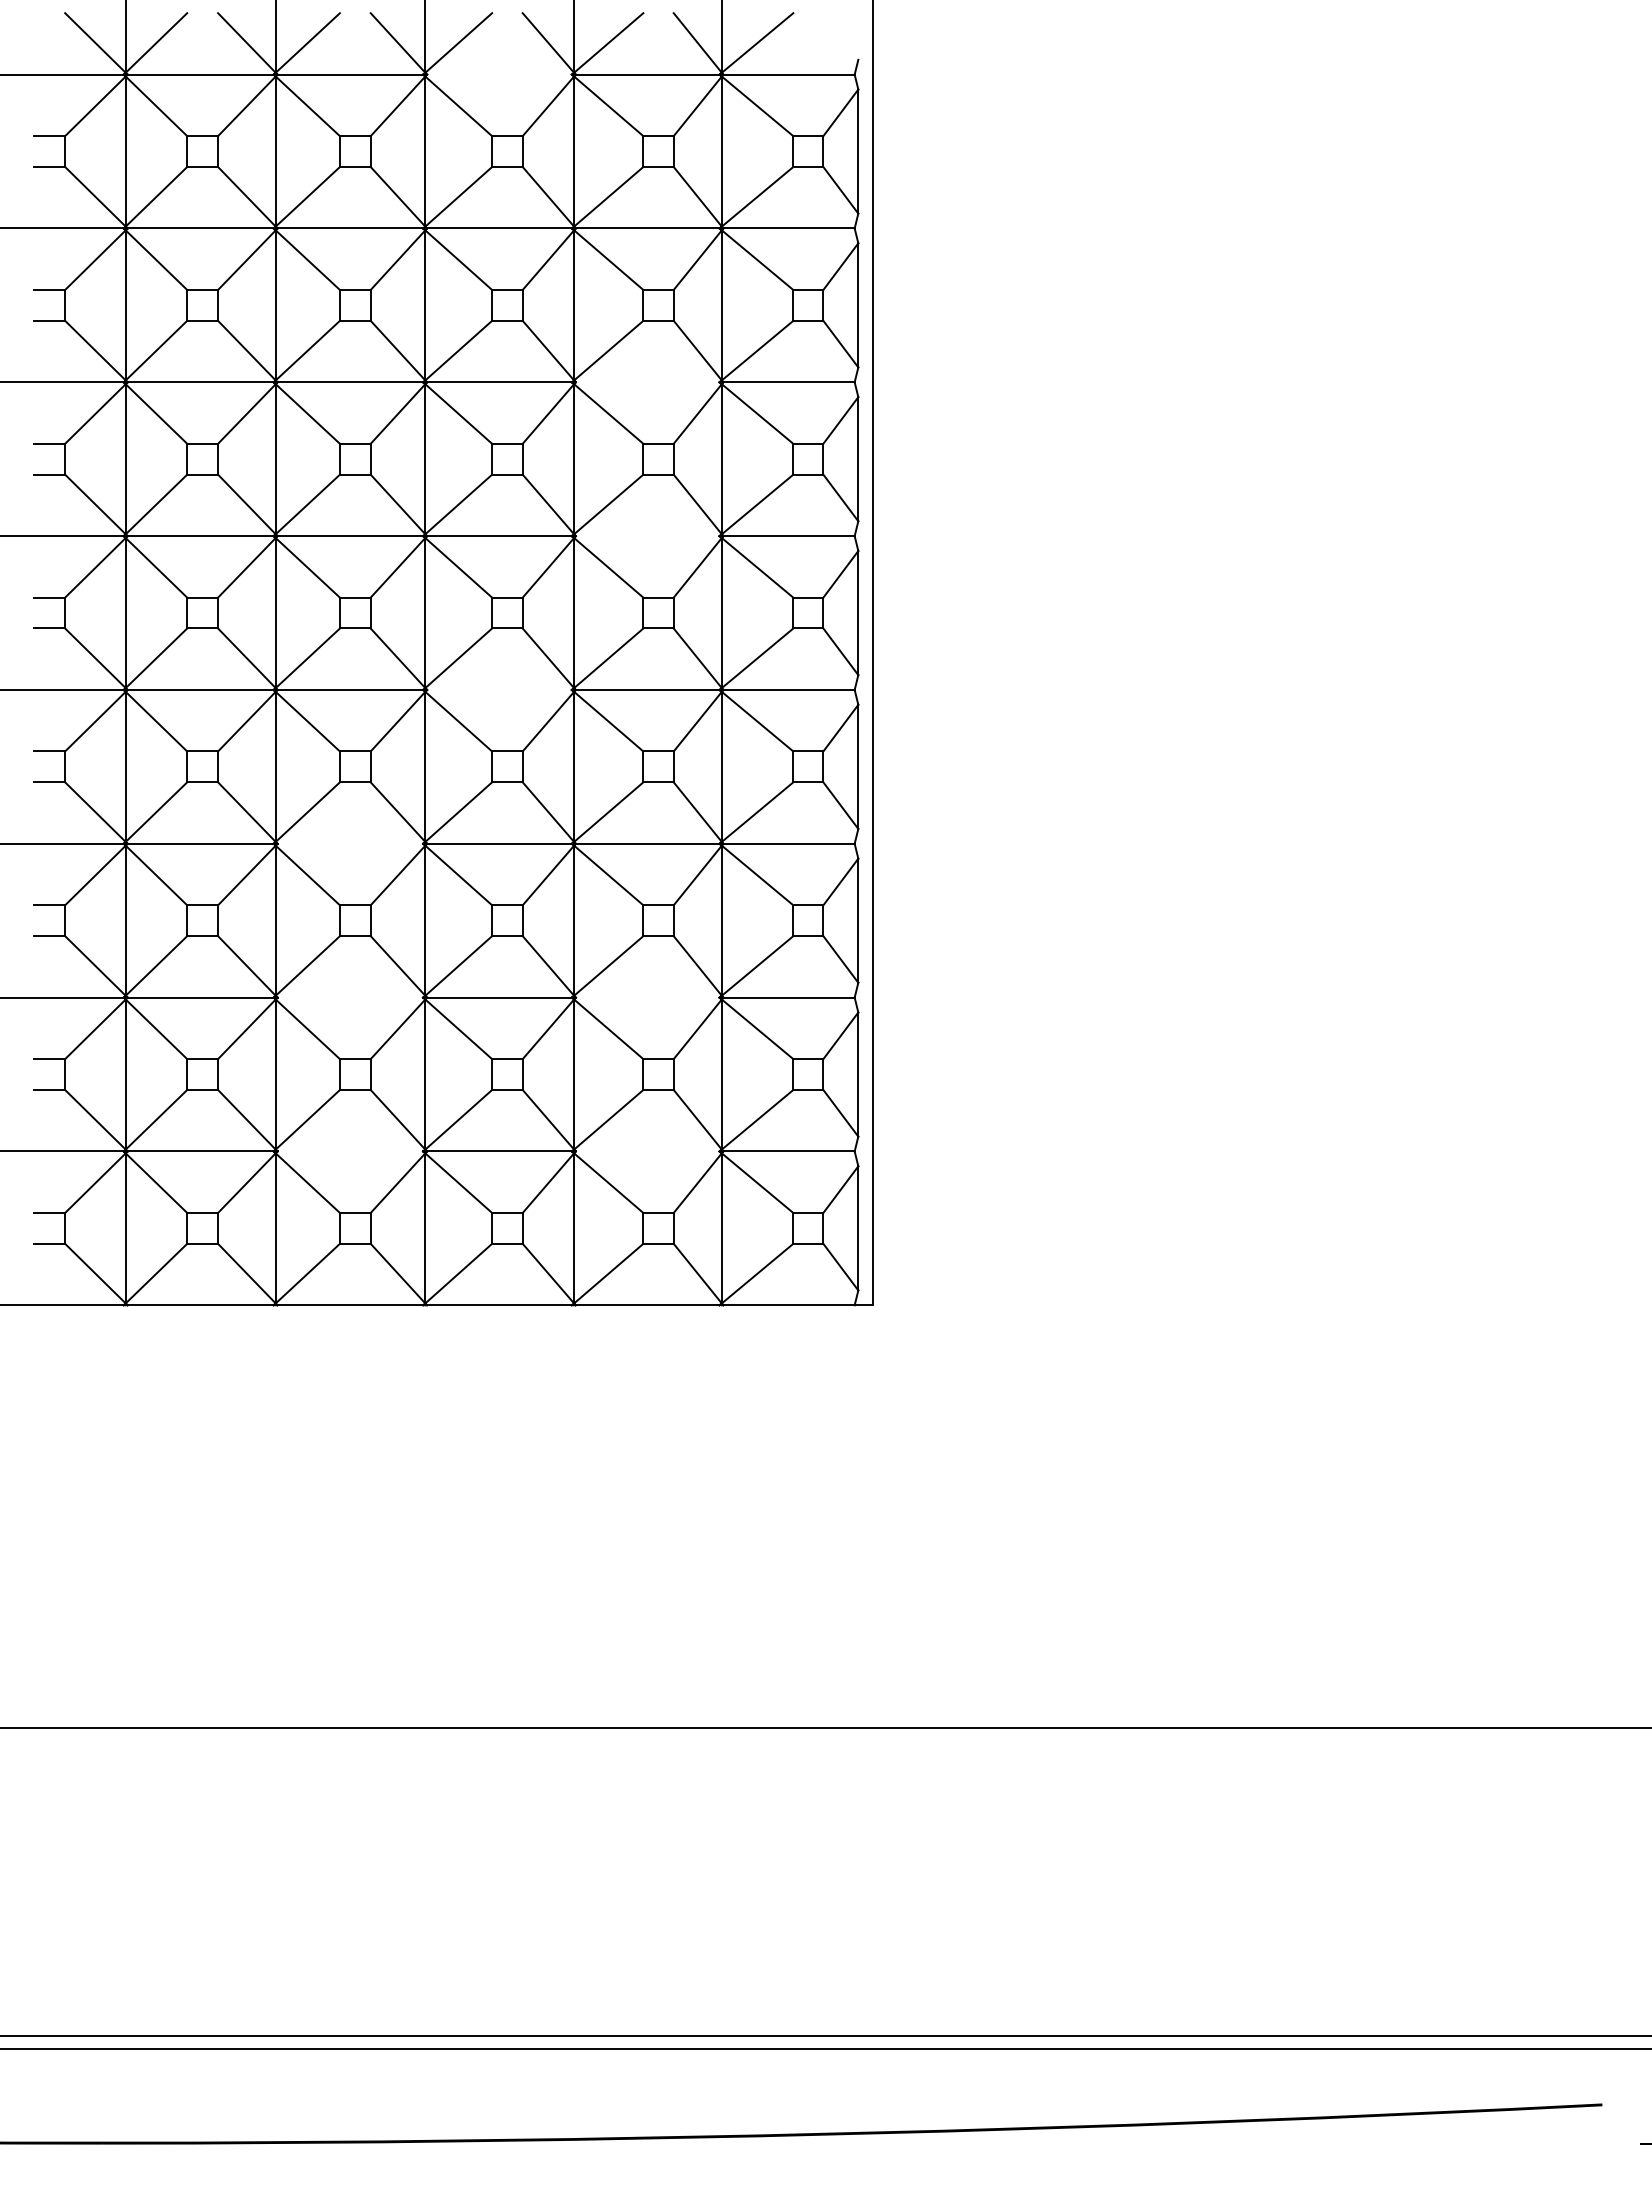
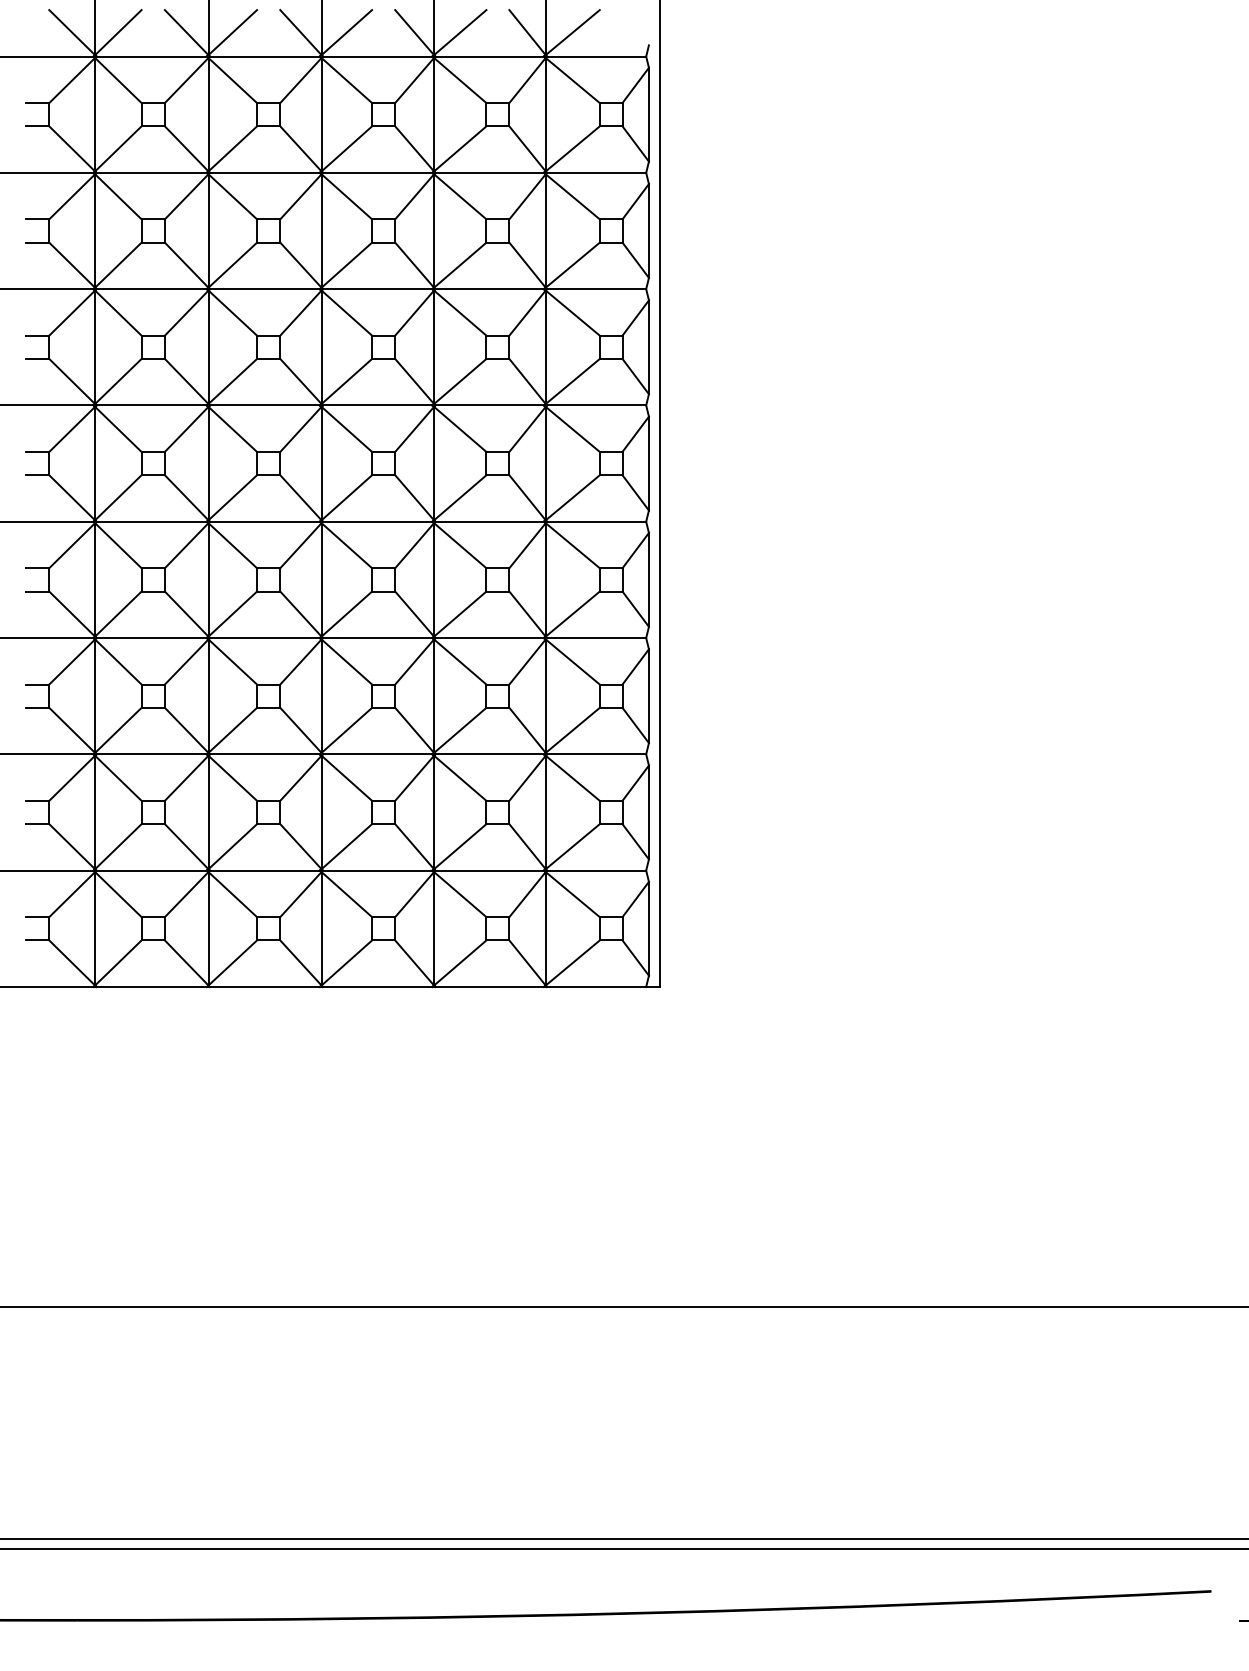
line: (499, 74) -> (377, 56), added
line: (647, 382) -> (489, 289), added
line: (647, 536) -> (489, 405), added
line: (499, 689) -> (377, 521), added
line: (350, 843) -> (265, 637), added
line: (350, 997) -> (265, 754), added
line: (647, 997) -> (489, 754), added
line: (350, 1151) -> (265, 870), added
line: (647, 1151) -> (489, 870), added

